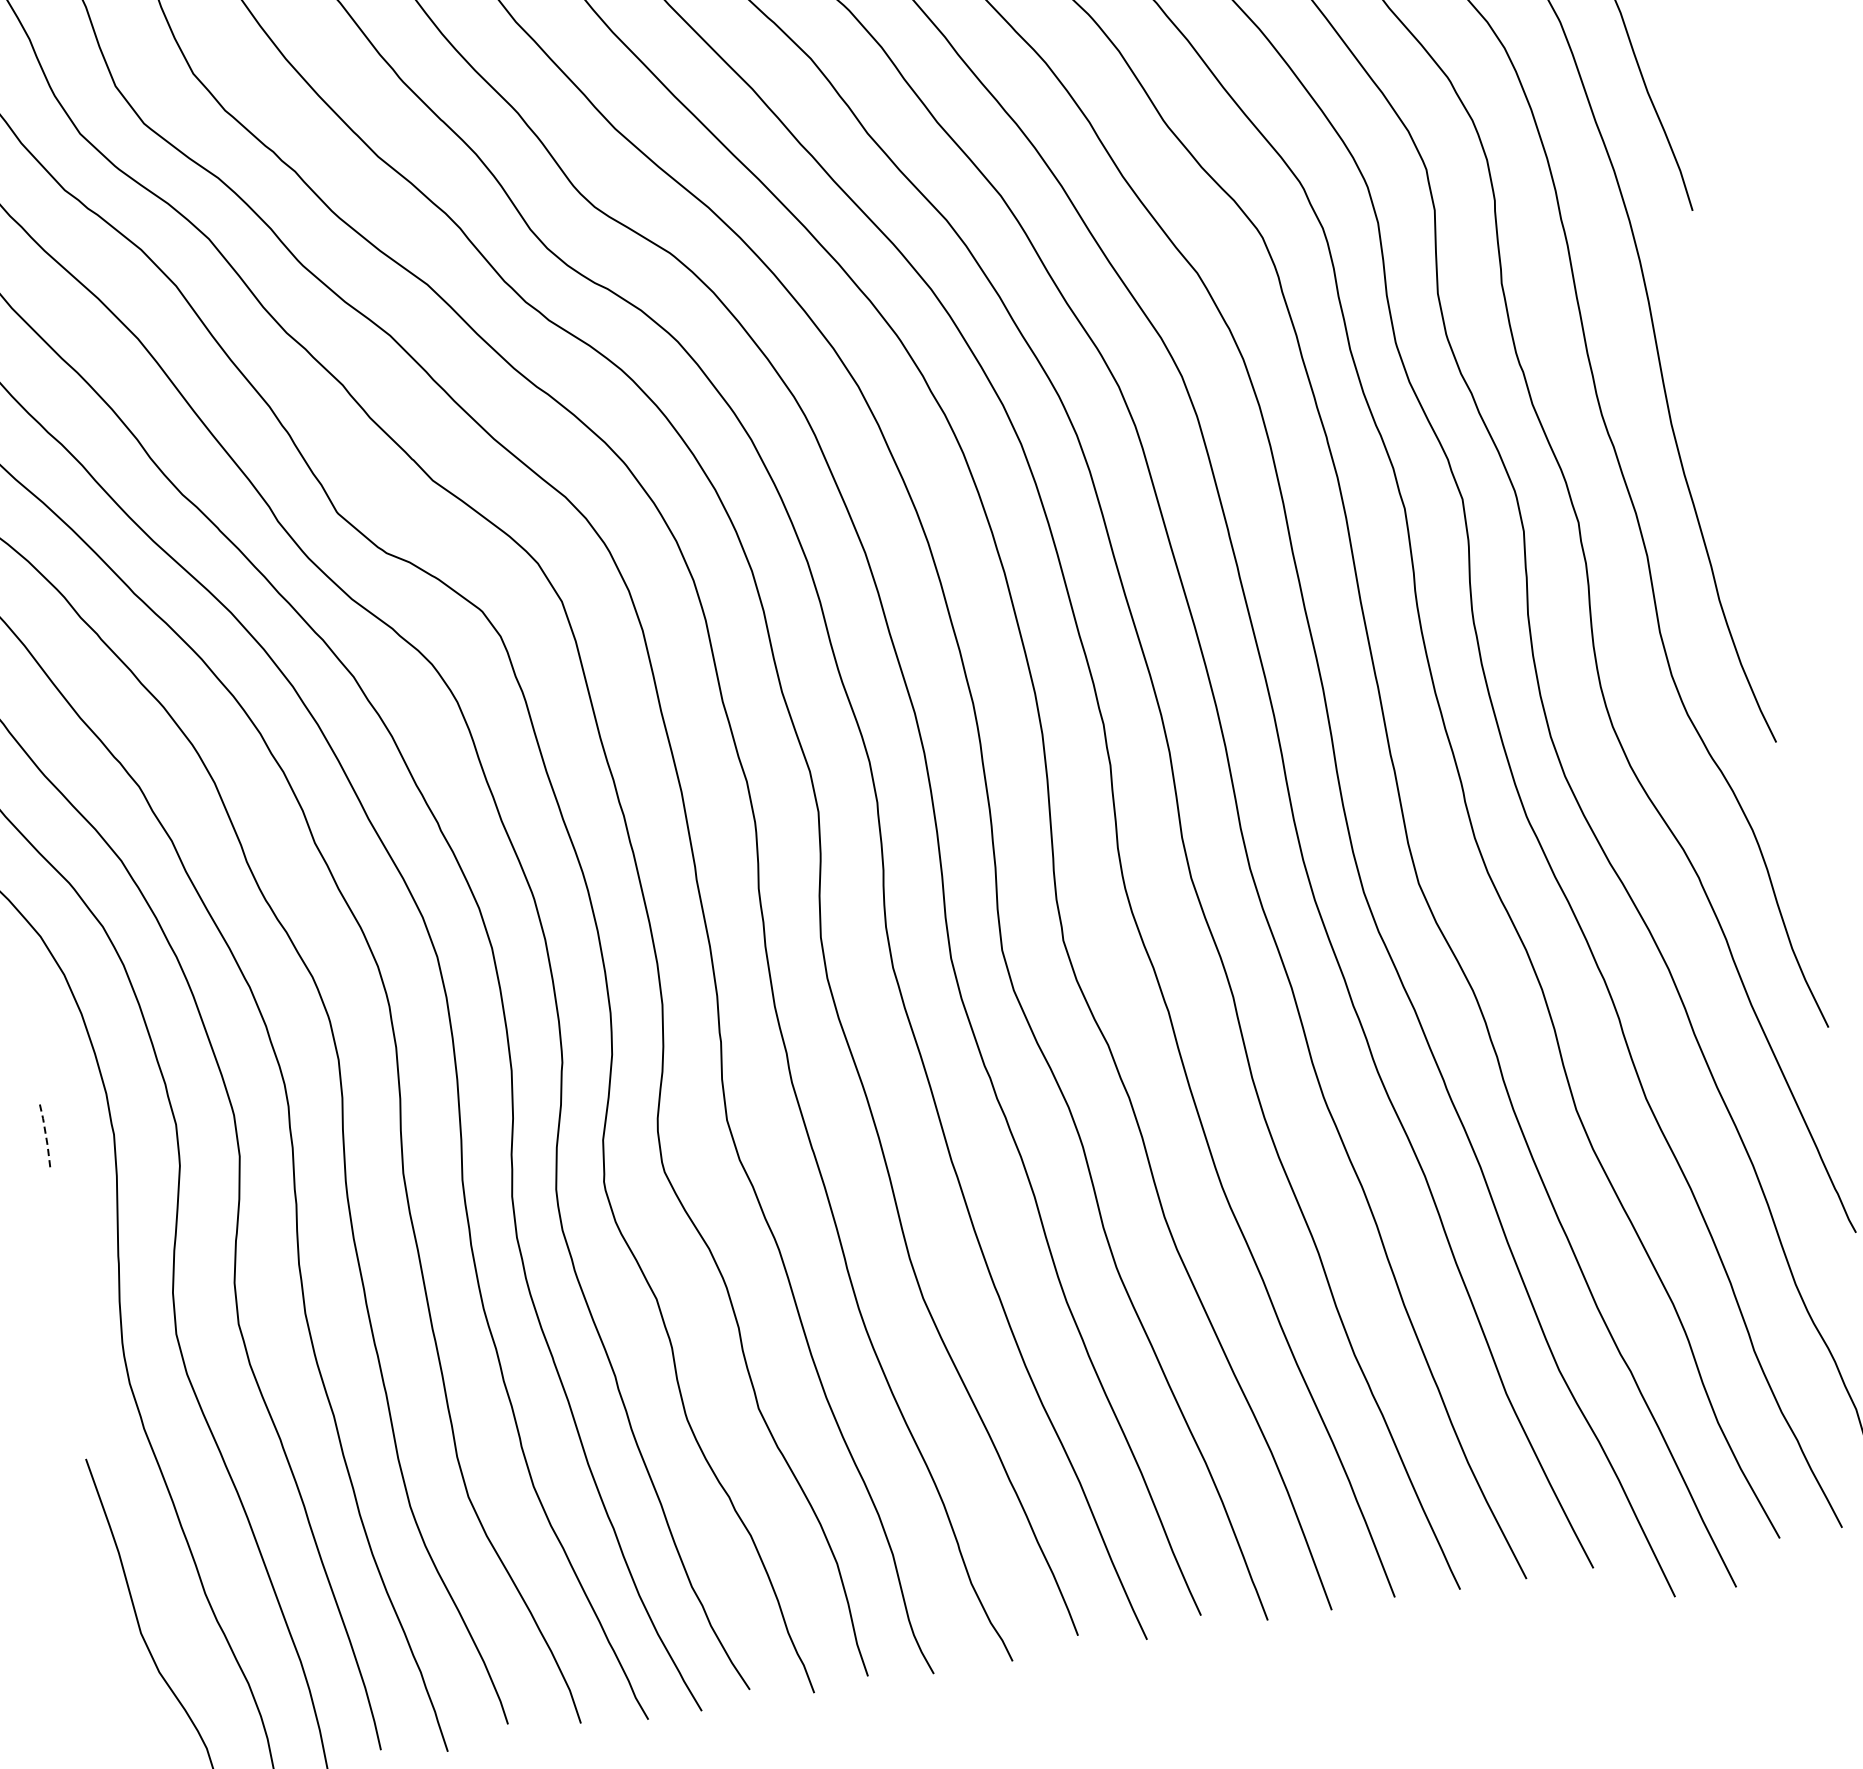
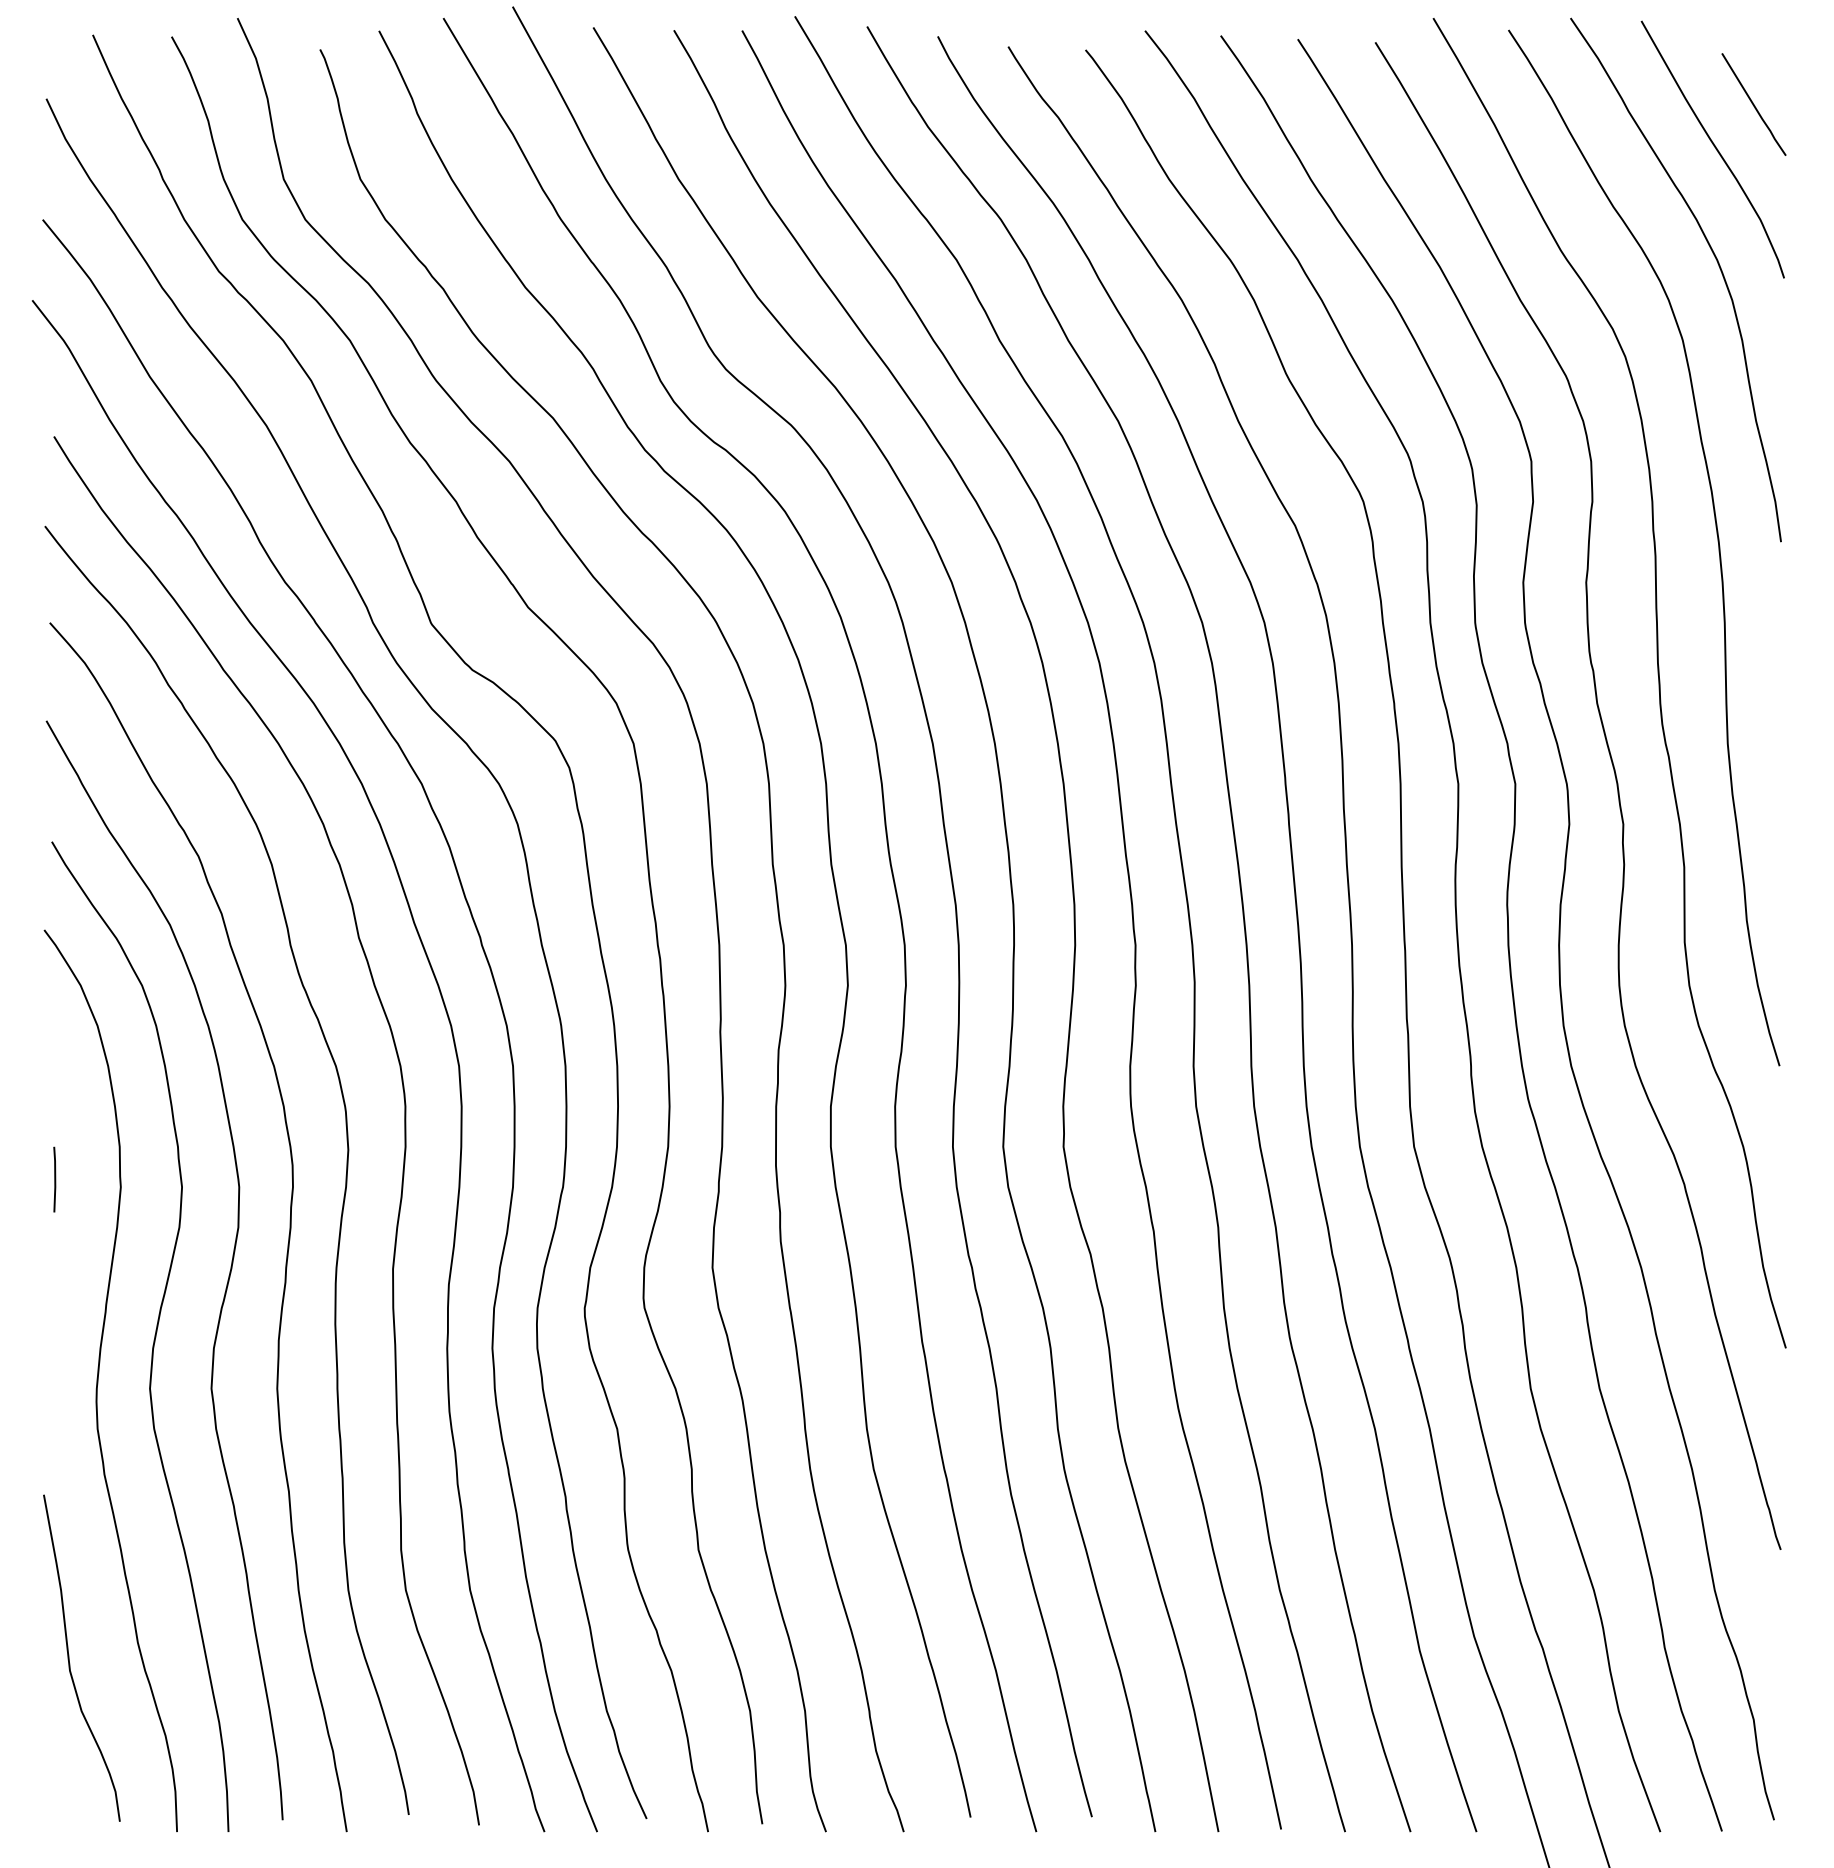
line: (46, 1137) -> (55, 1179), dashed -> solid

